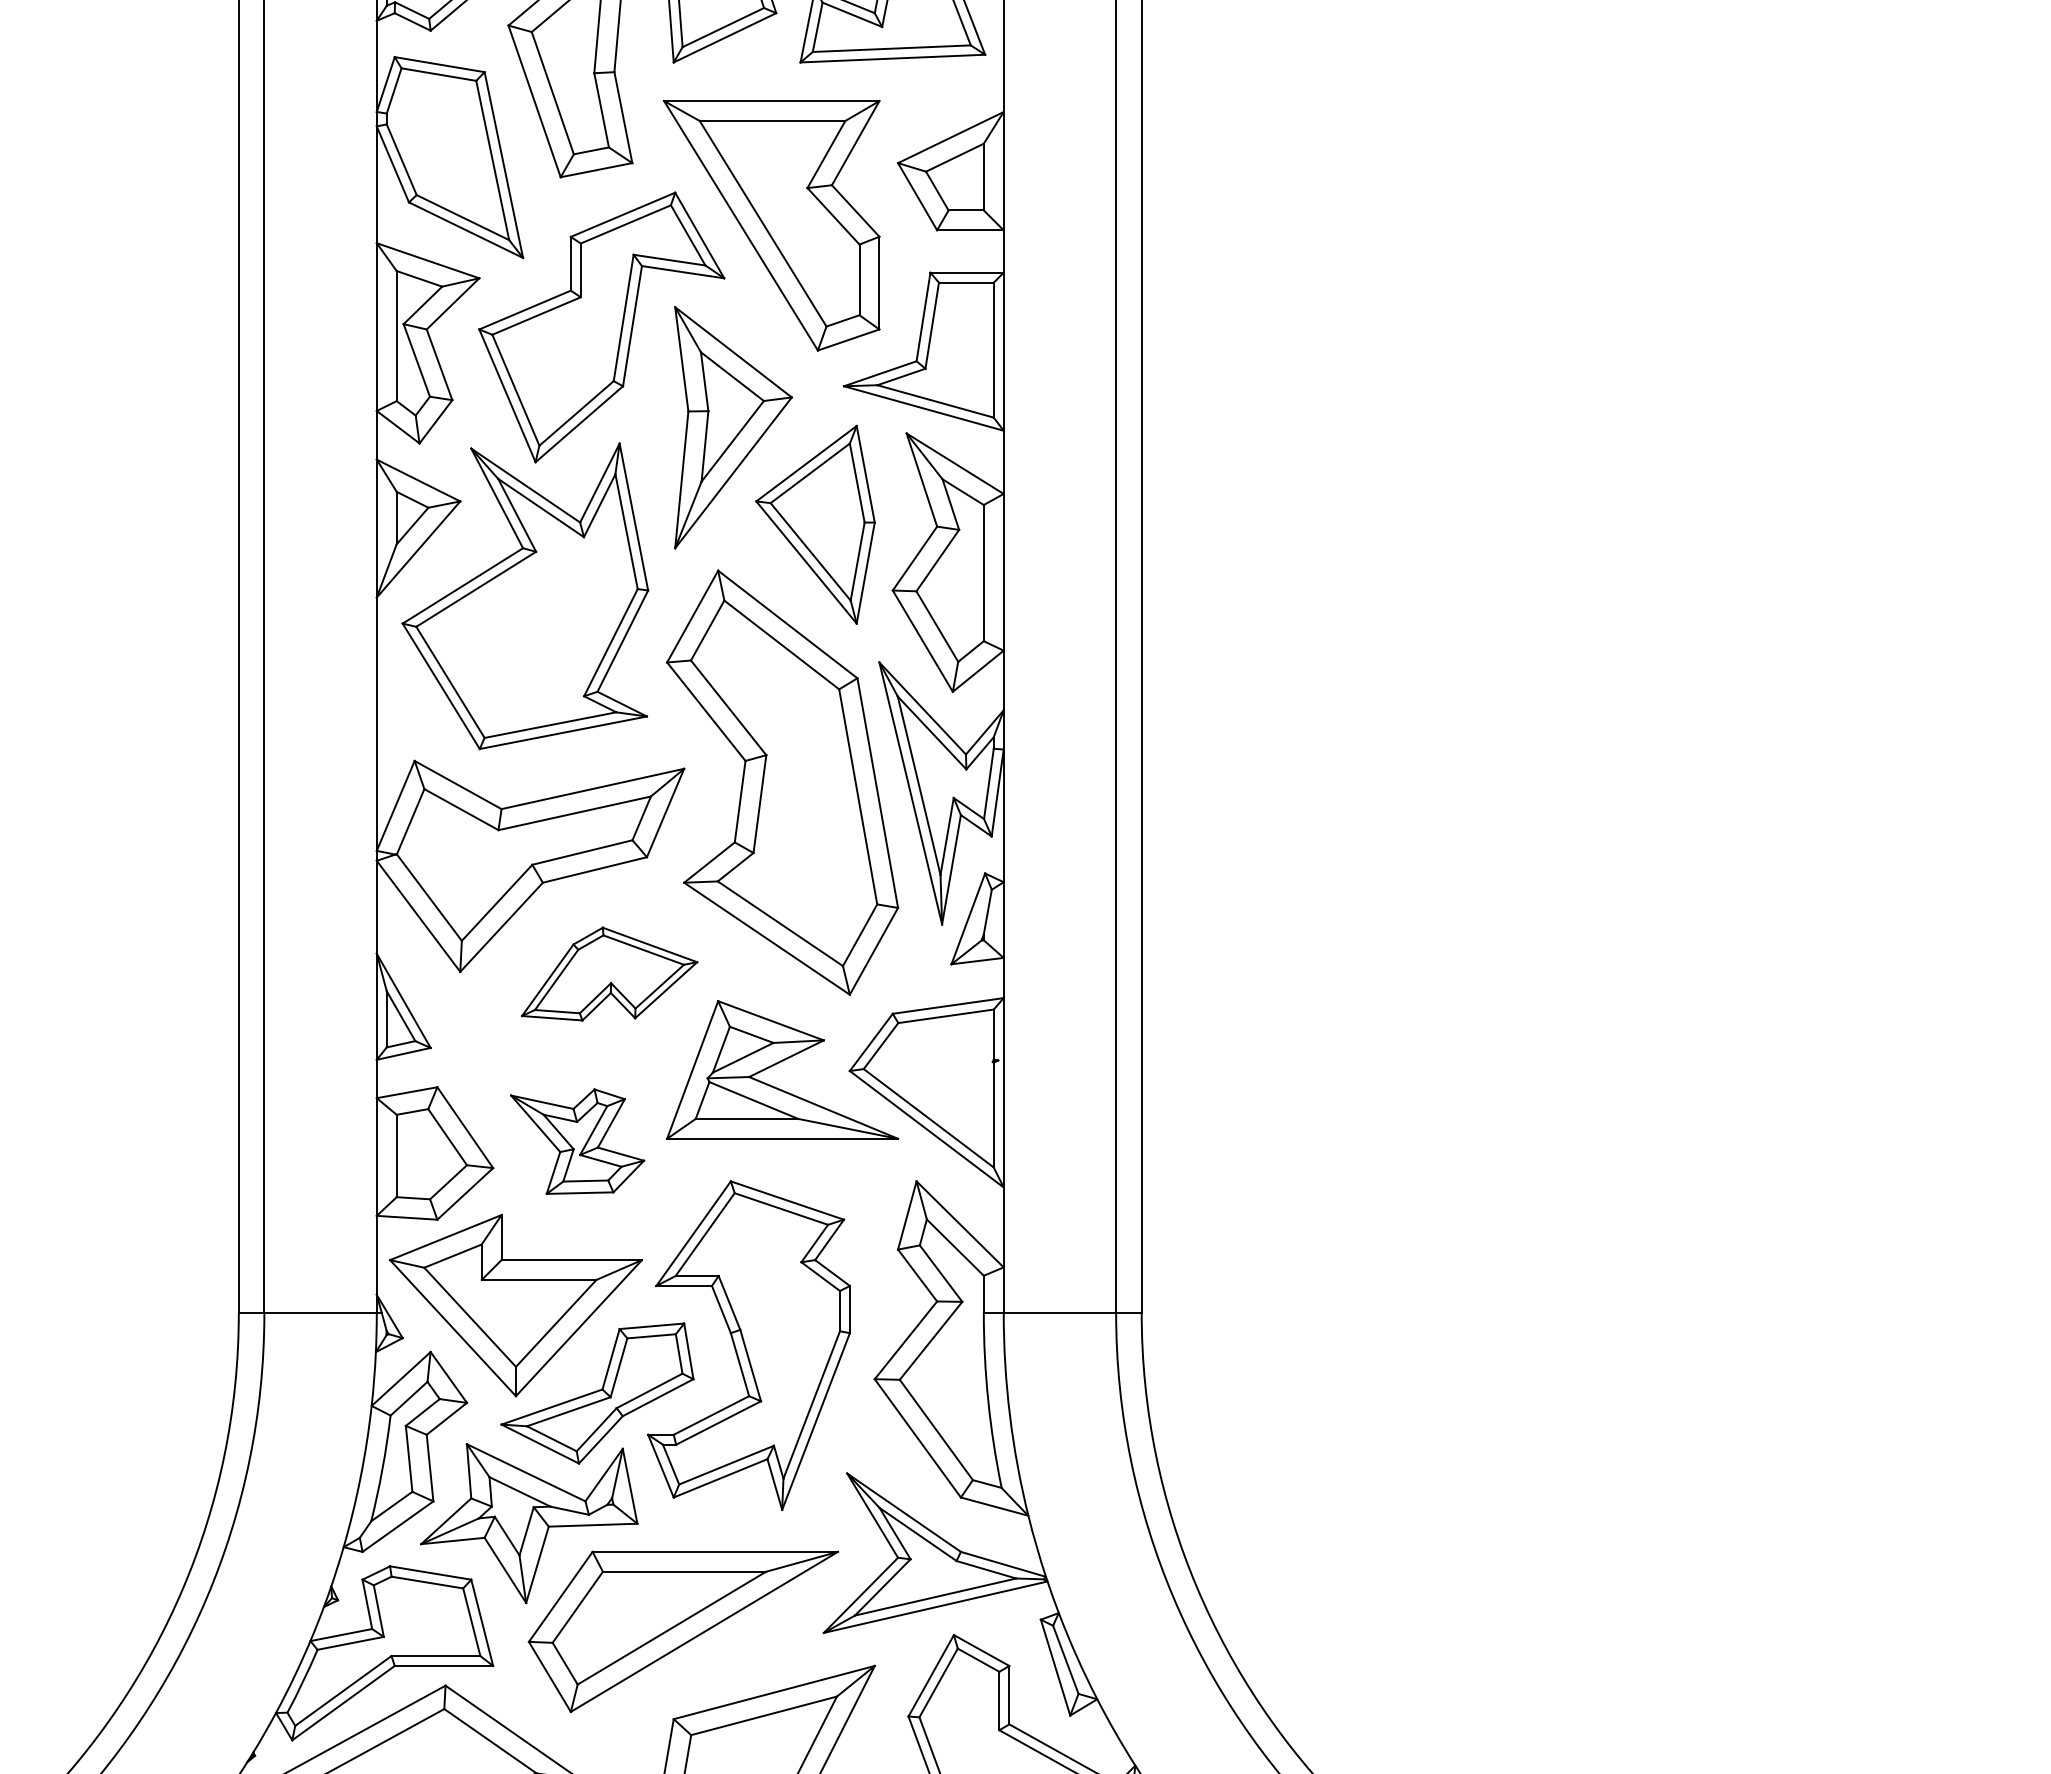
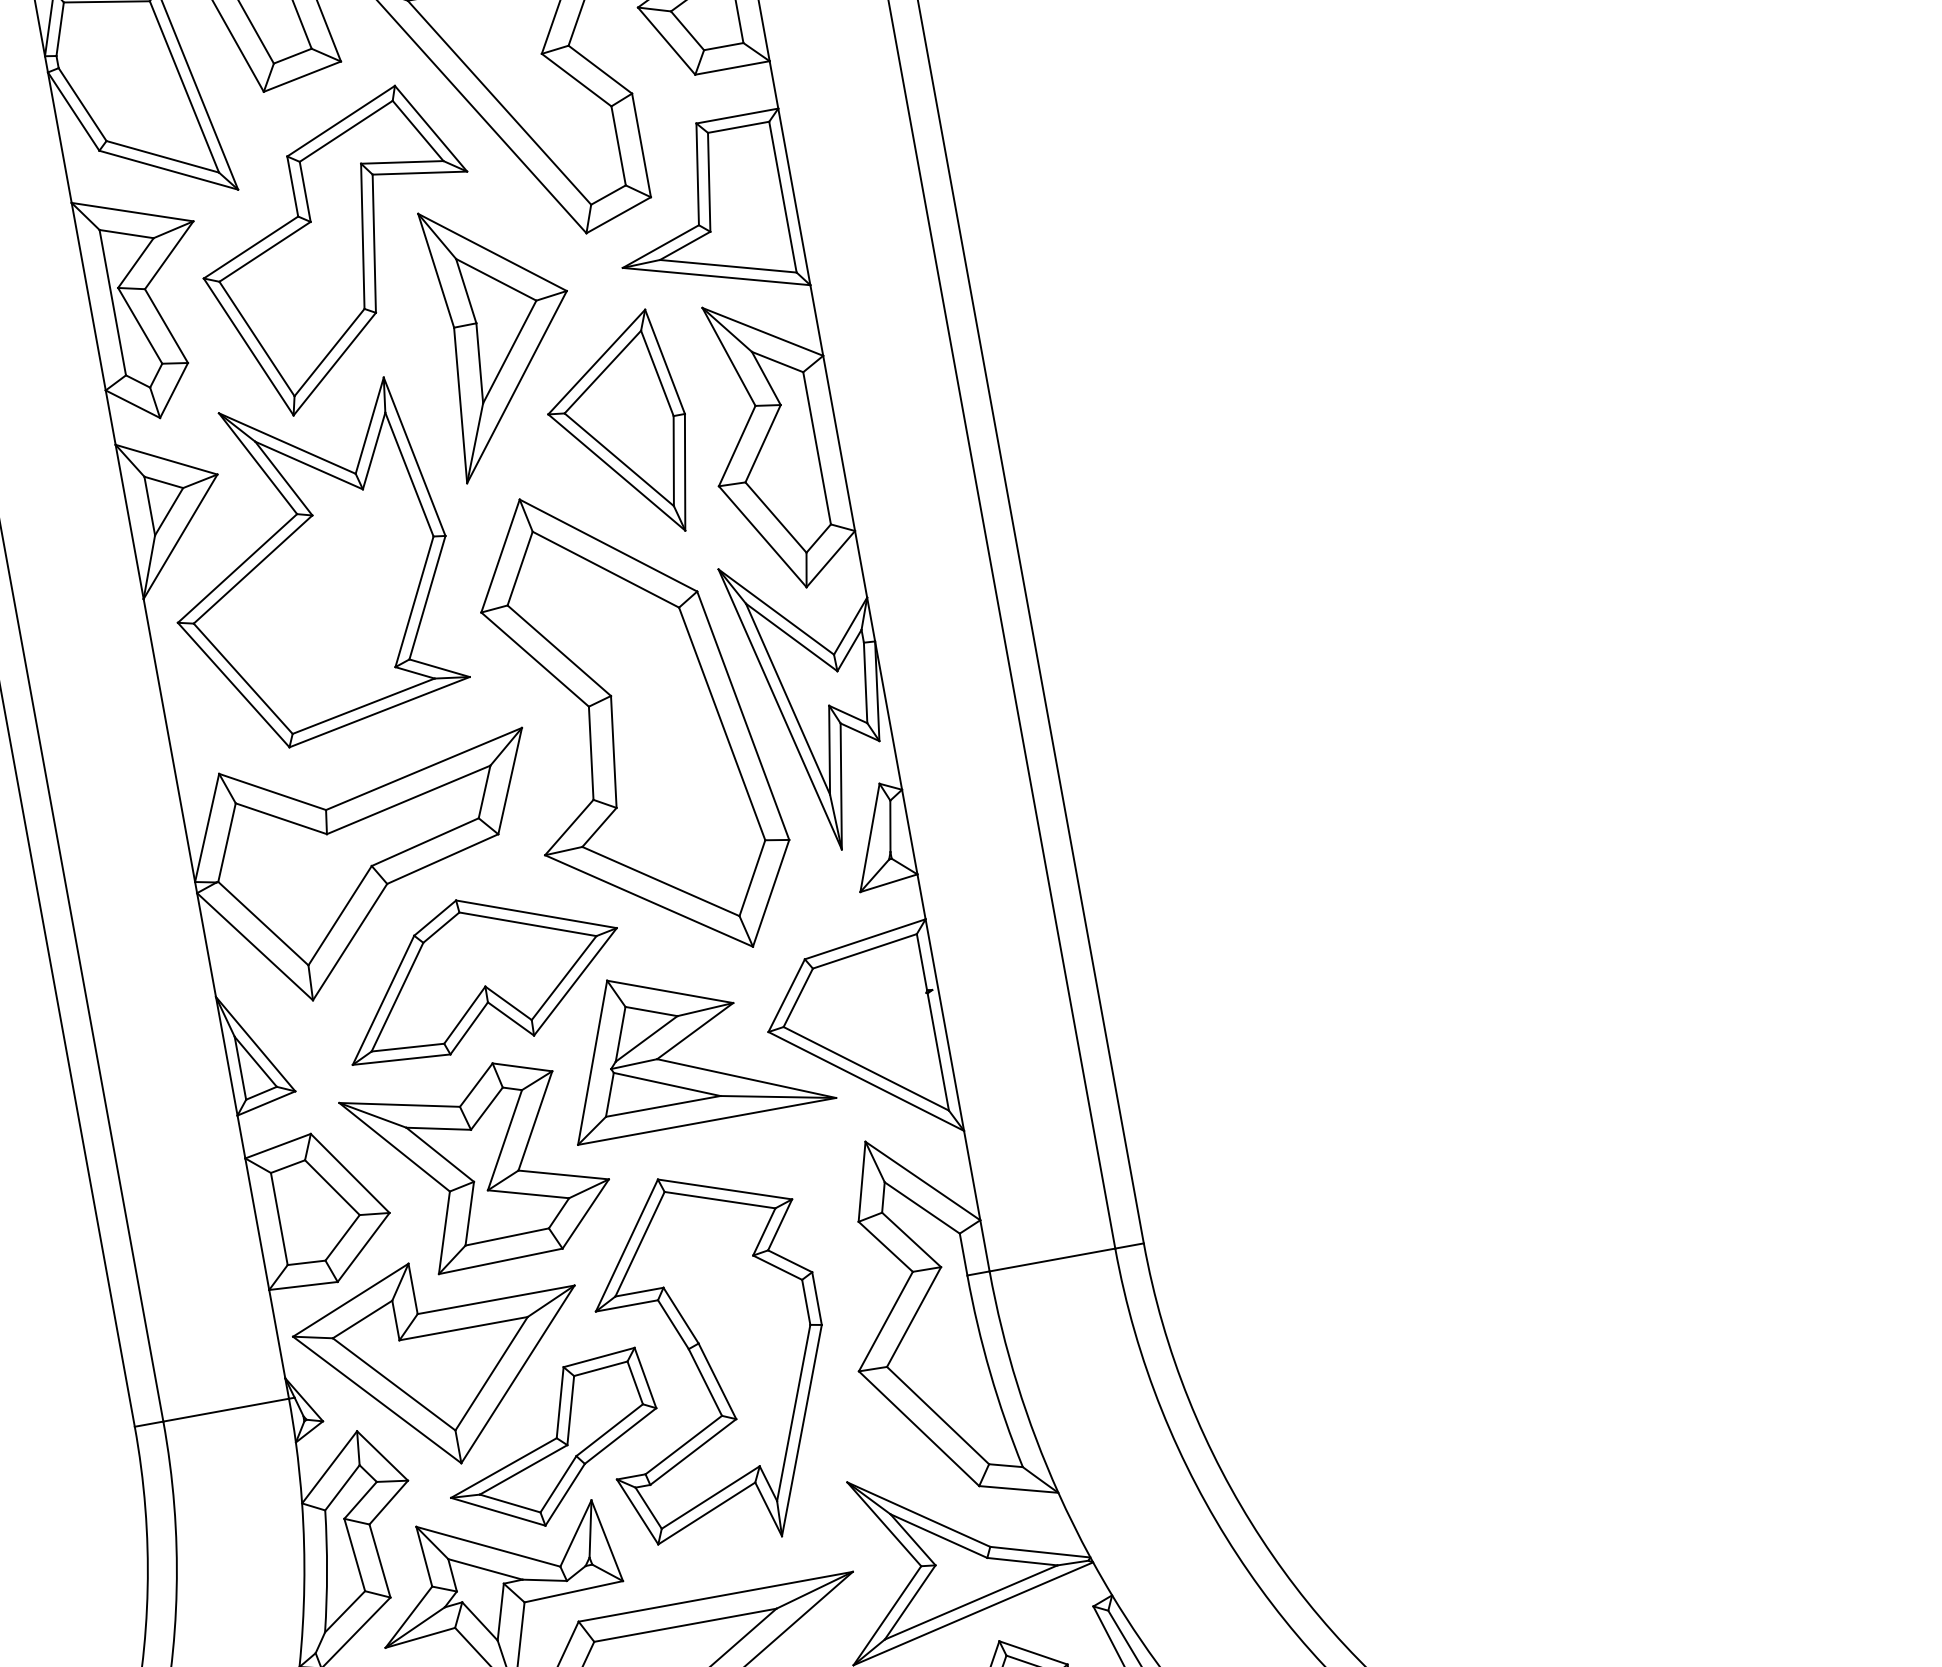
part: (609, 973) -> (480, 971), size x1.43
part: (577, 1141) -> (478, 1166), size x1.67

